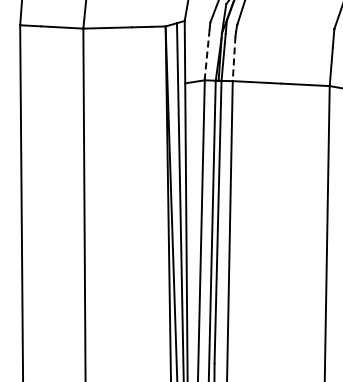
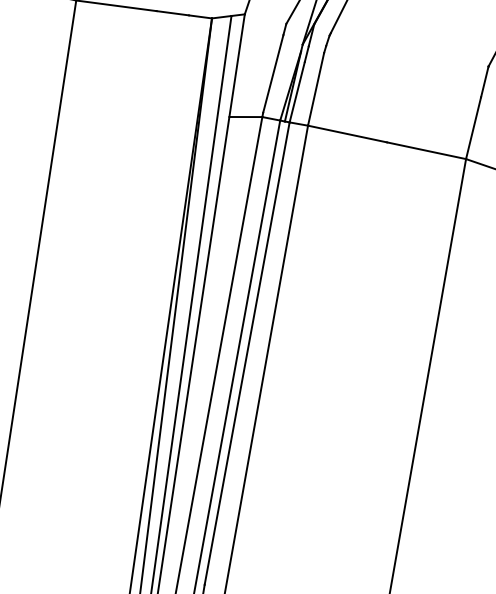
line: (207, 54) -> (273, 75), dashed -> solid
line: (234, 59) -> (316, 90), dashed -> solid

